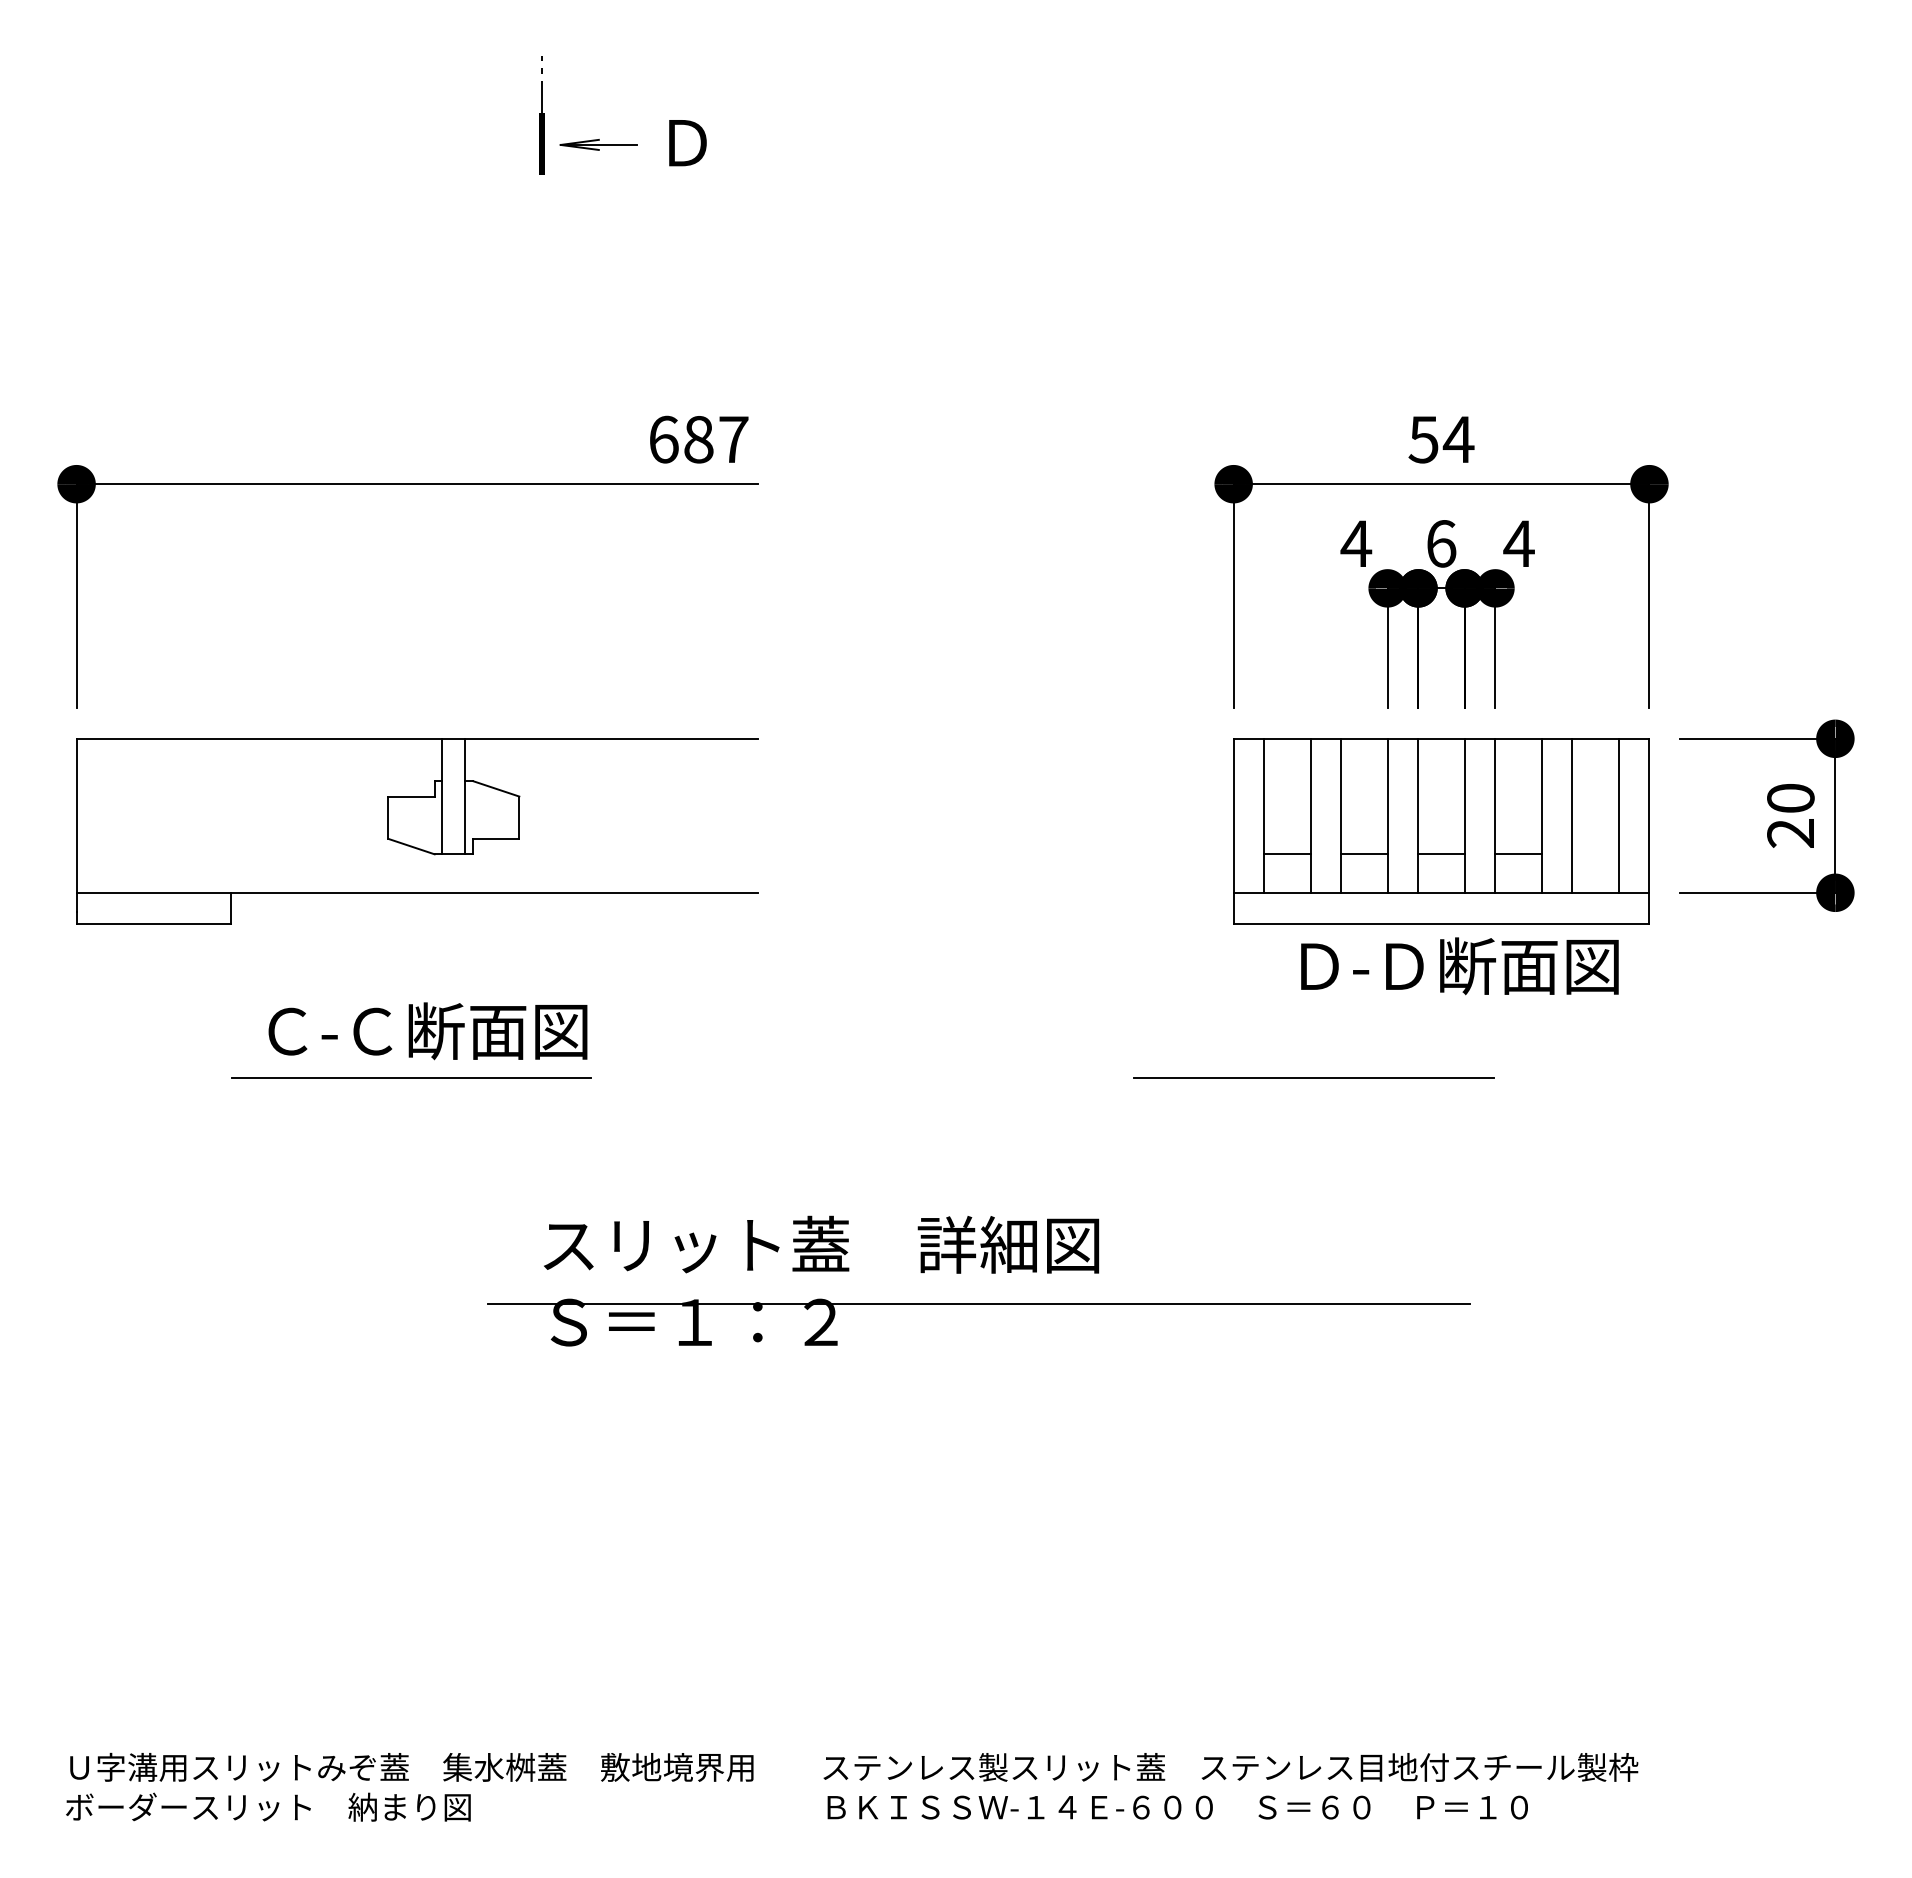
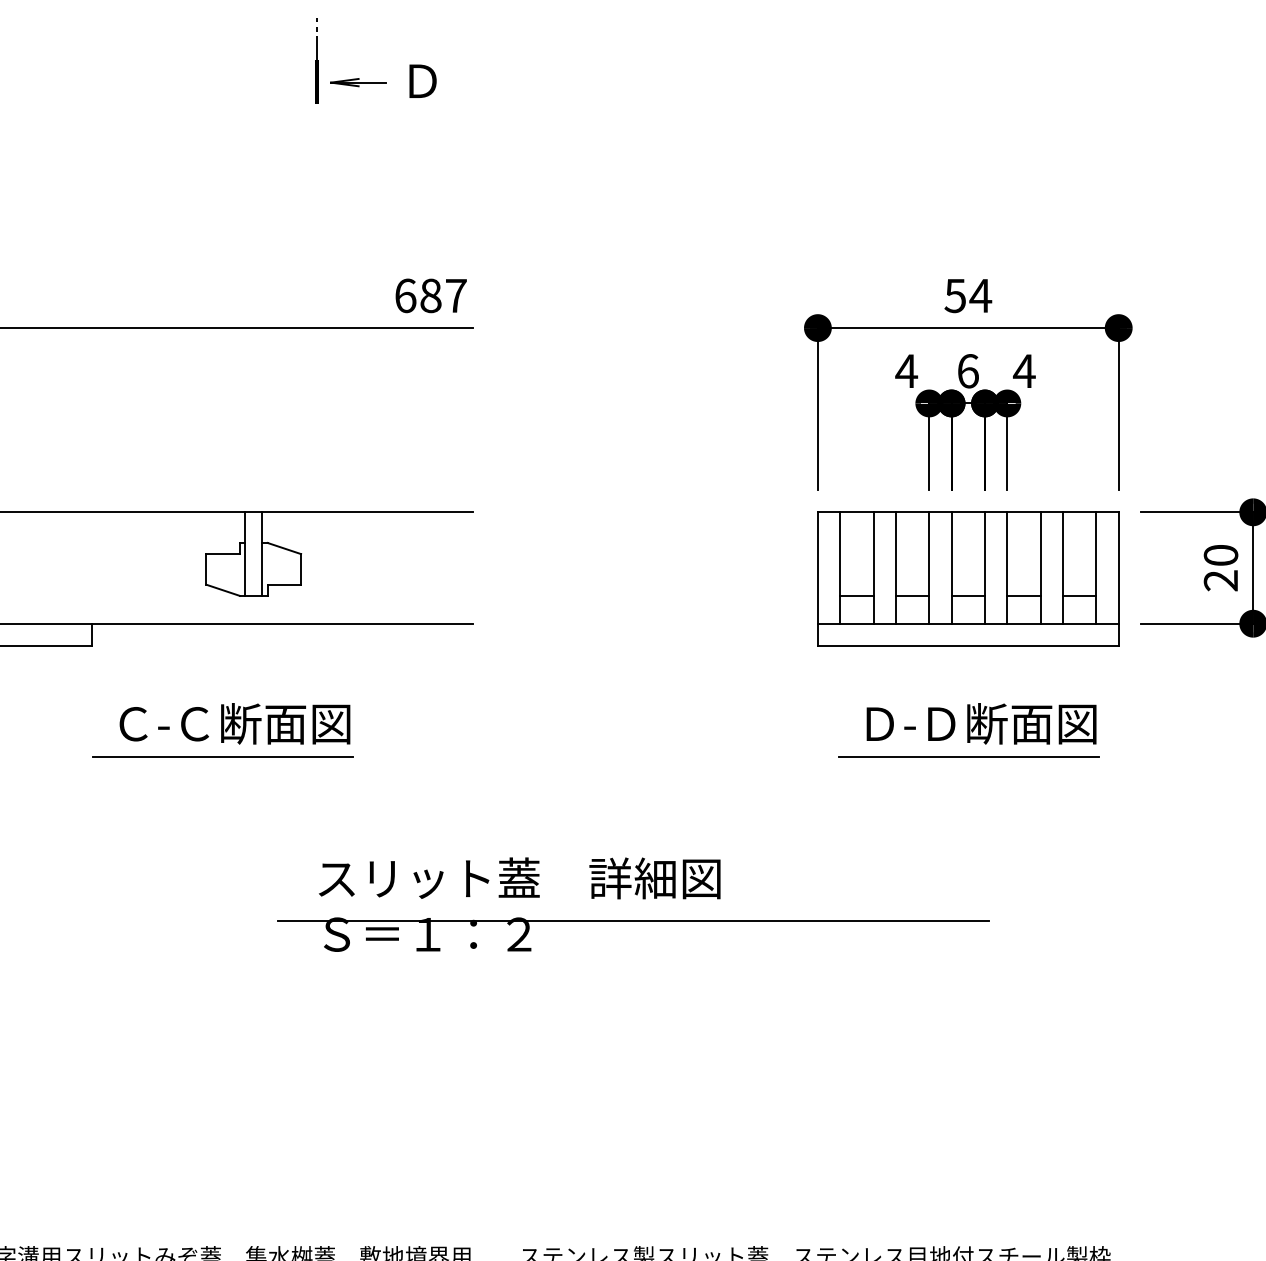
line: (1595, 854) -> (1079, 596), added
text: (1459, 966) -> (981, 724), moved
line: (1313, 1077) -> (968, 757), moved

